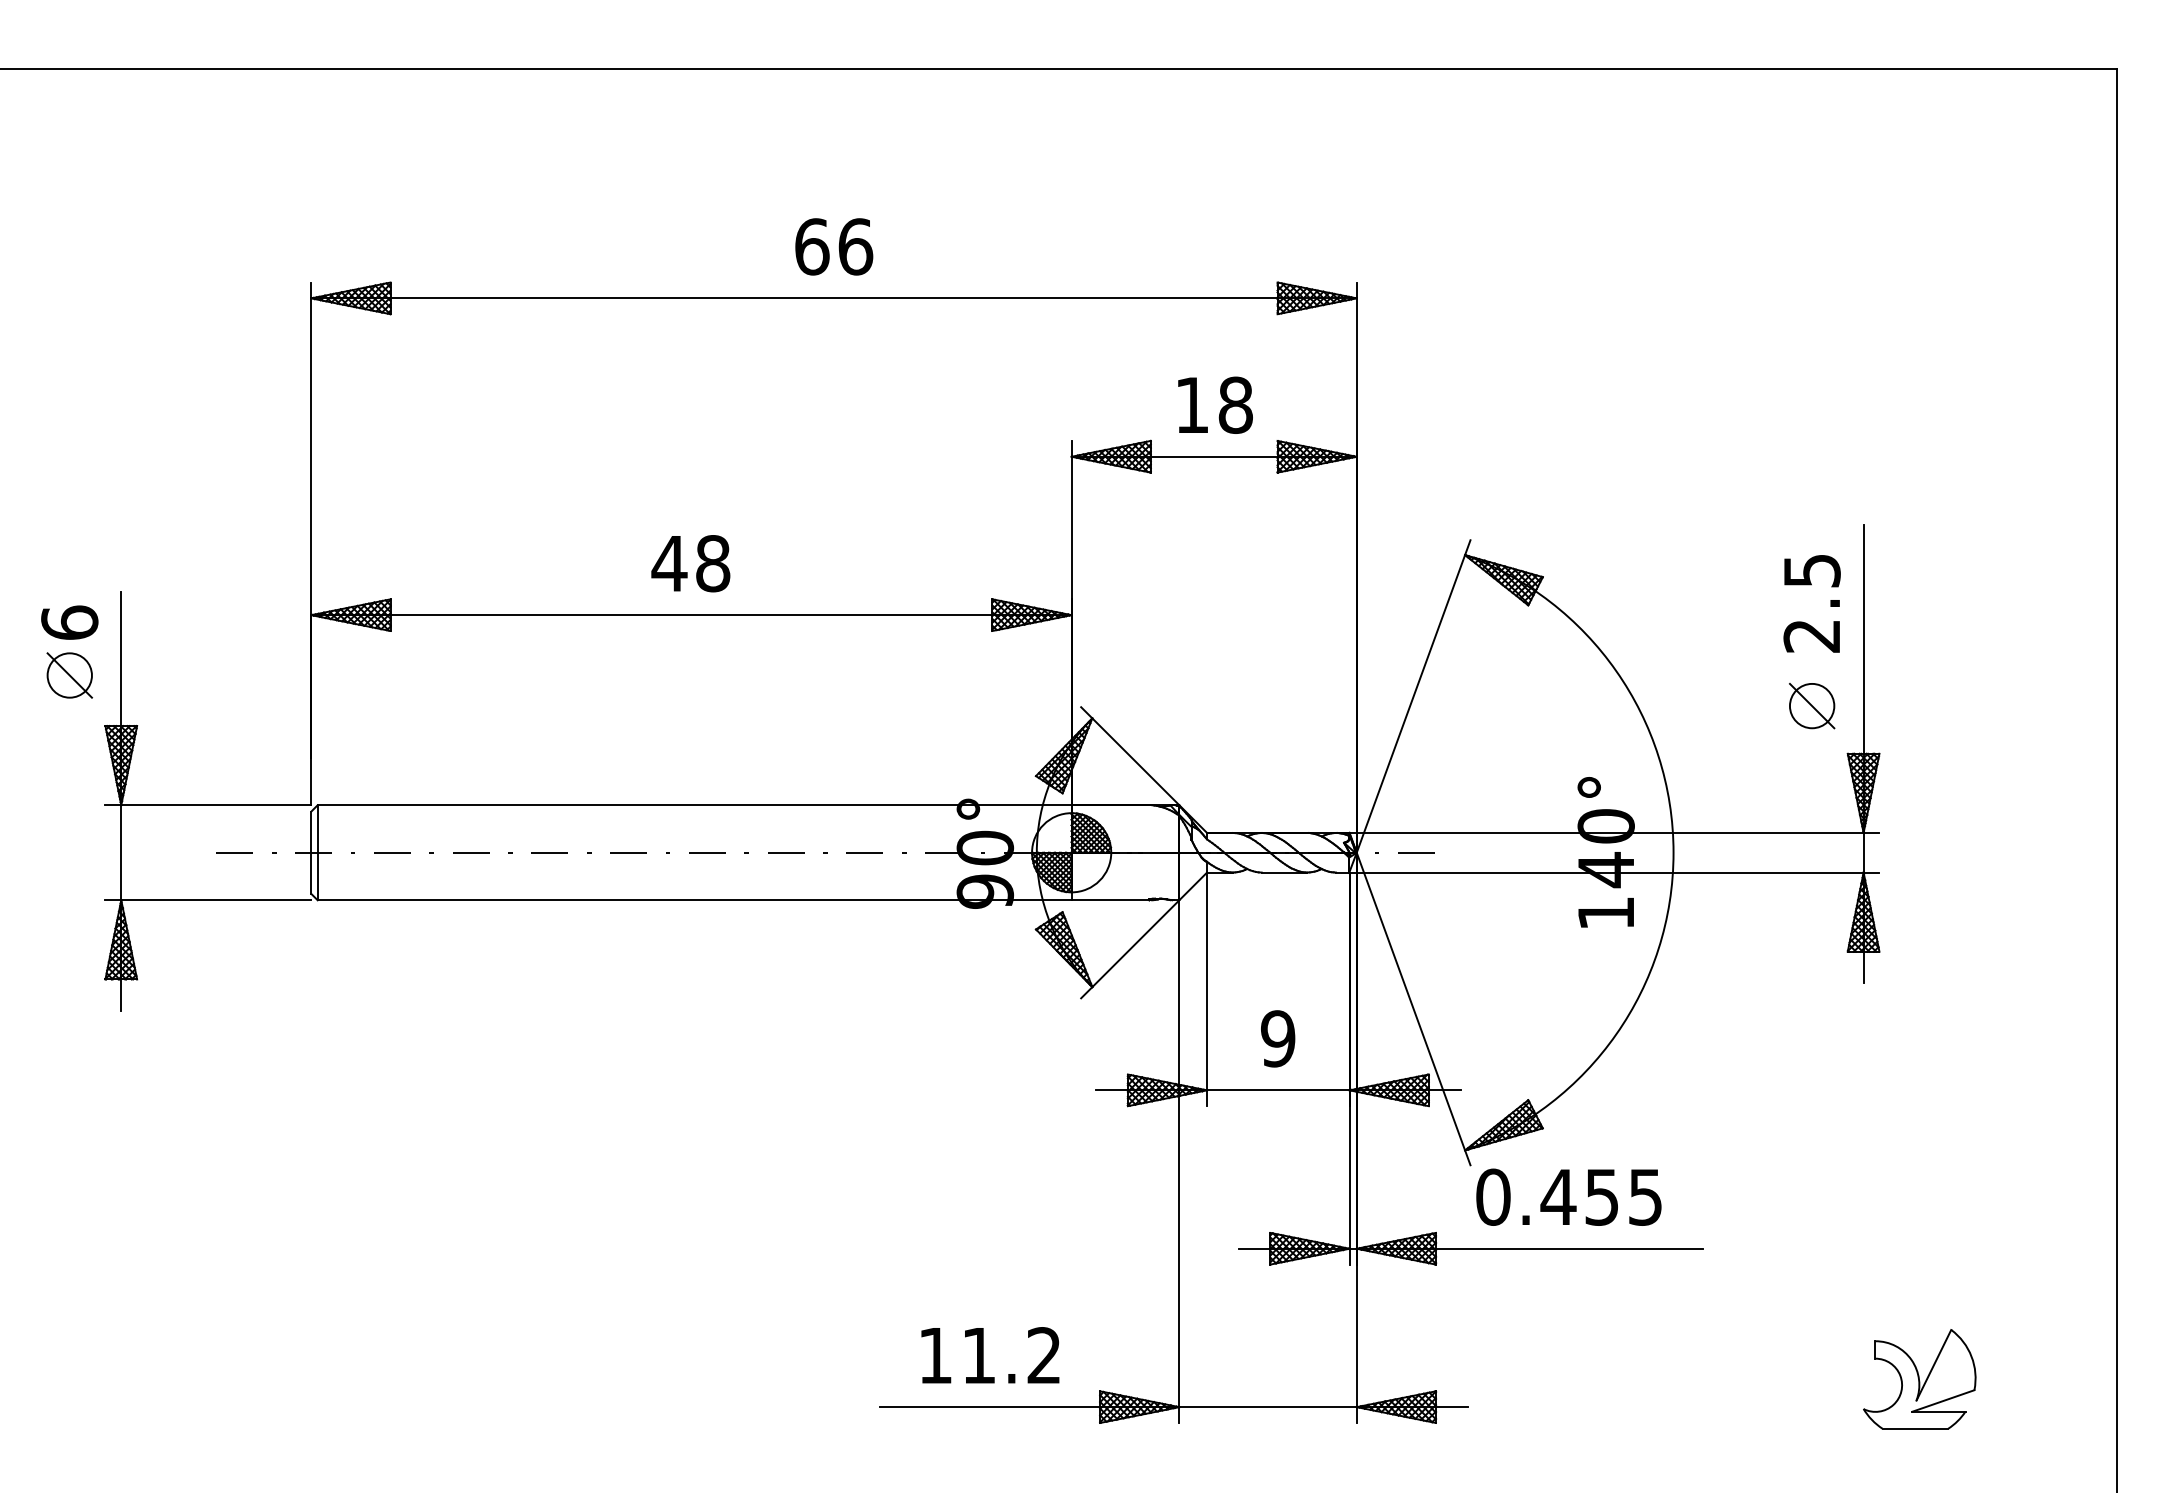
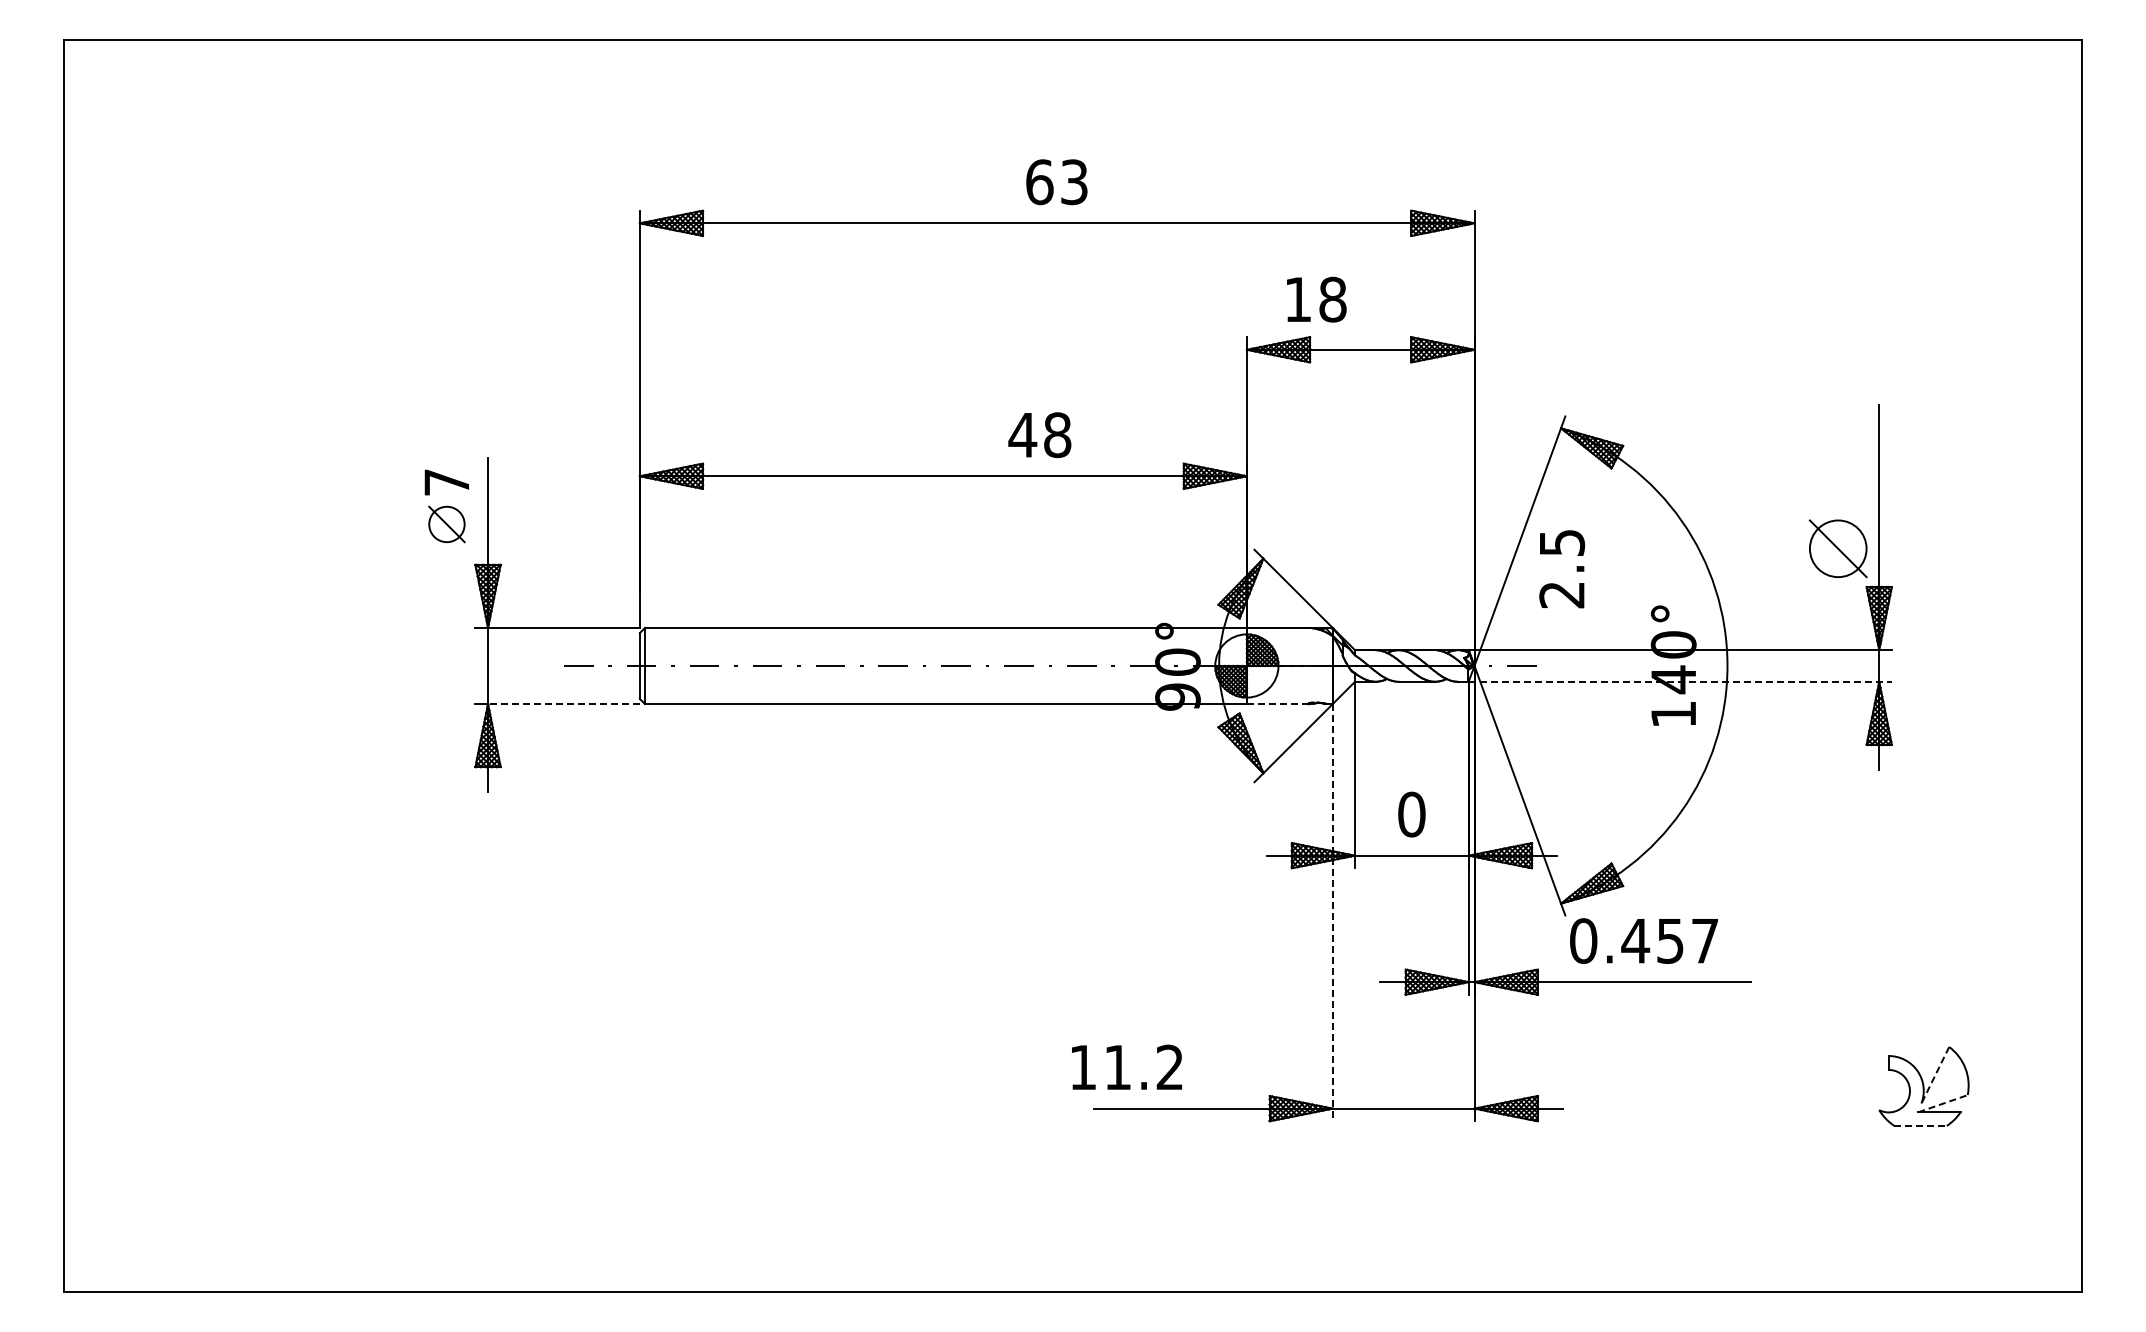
text: (855, 247) -> (1074, 182), 66 -> 63
text: (1215, 405) -> (1316, 299), moved
text: (690, 564) -> (1039, 435), moved
text: (1812, 604) -> (1562, 569), moved
text: (69, 621) -> (446, 481), 6 -> 7
part: (1811, 705) -> (1837, 548), size x1.6
line: (1614, 872) -> (1680, 681), solid -> dashed
line: (215, 899) -> (563, 703), solid -> dashed
line: (1111, 899) -> (1278, 703), solid -> dashed
text: (1277, 1038) -> (1411, 814), 9 -> 0
line: (1178, 1161) -> (1332, 912), solid -> dashed
text: (1644, 1197) -> (1704, 941), 0.455 -> 0.457
text: (989, 1354) -> (1126, 1066), moved
line: (1934, 1365) -> (1935, 1075), solid -> dashed
line: (1944, 1400) -> (1943, 1103), solid -> dashed
line: (1916, 1428) -> (1921, 1125), solid -> dashed

